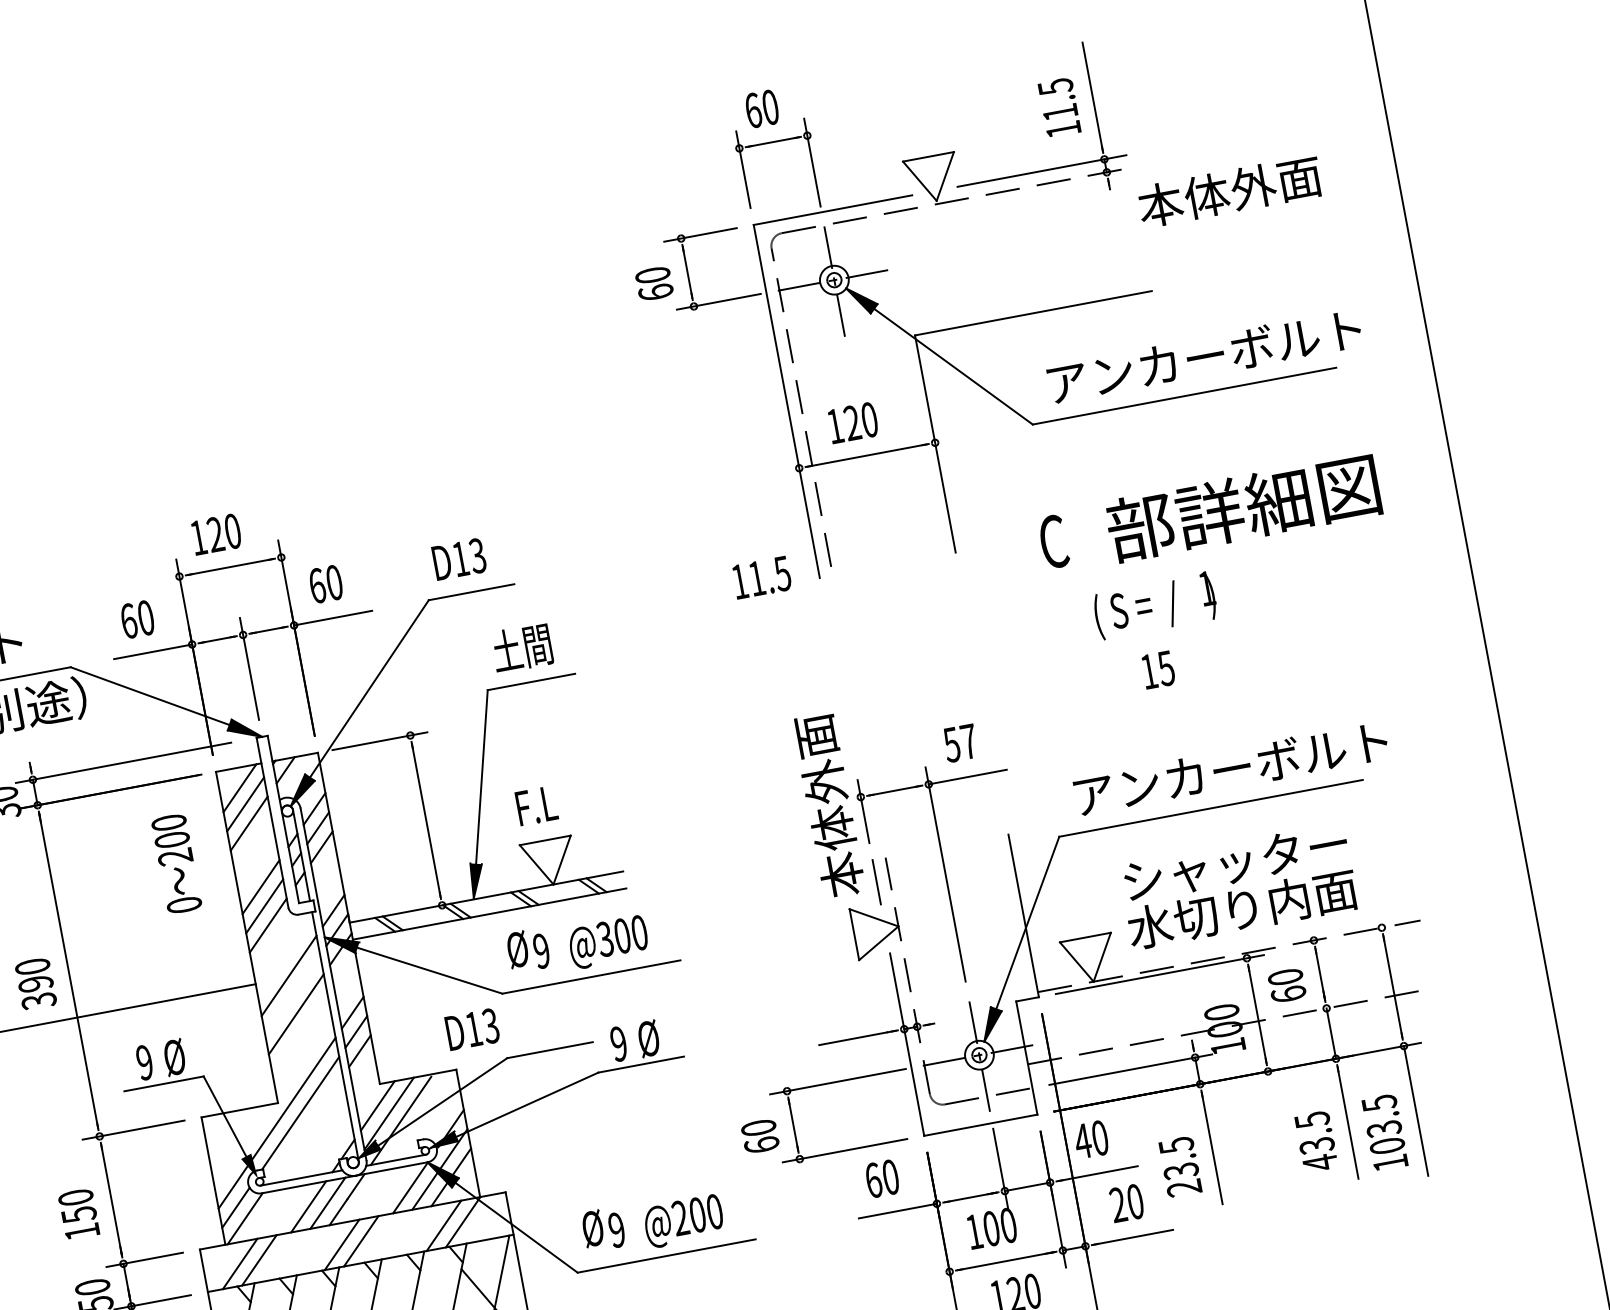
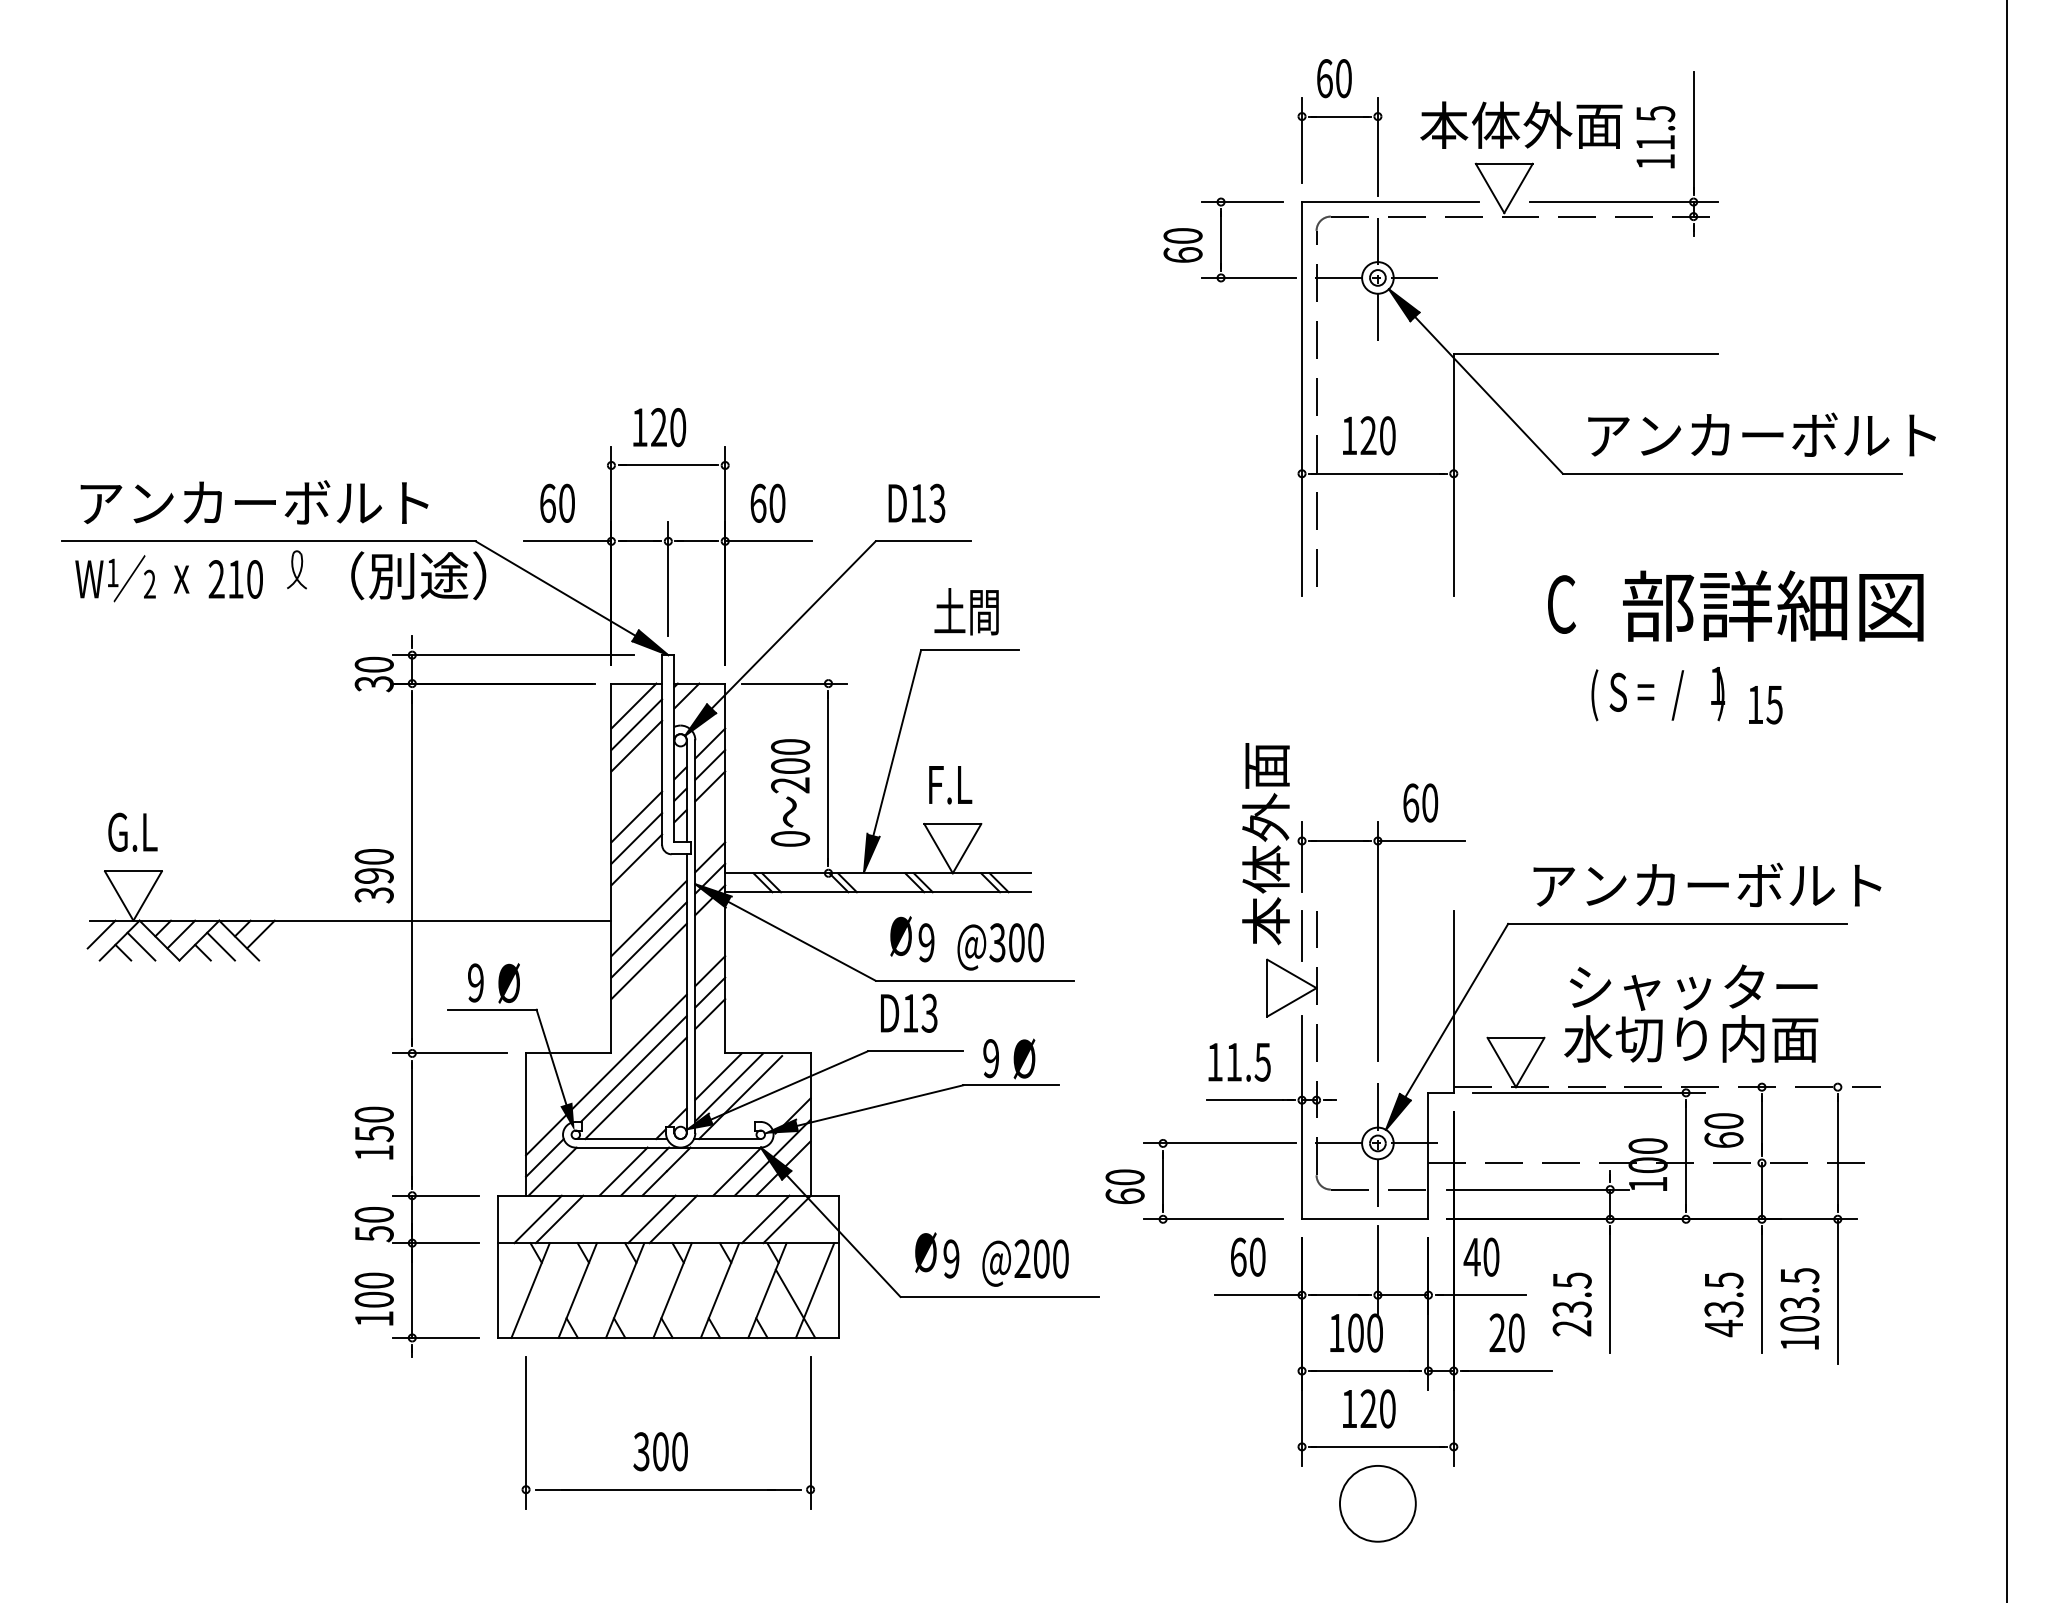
text: (1229, 190) -> (1521, 124), moved
text: (761, 577) -> (1239, 1062), moved
text: (1158, 670) -> (1765, 705), moved
text: (960, 742) -> (1420, 802), 57 -> 60
text: (176, 863) -> (790, 792), moved
line: (292, 994) -> (648, 939), added
text: (472, 1028) -> (909, 1012), moved
line: (305, 1130) -> (635, 1088), added

